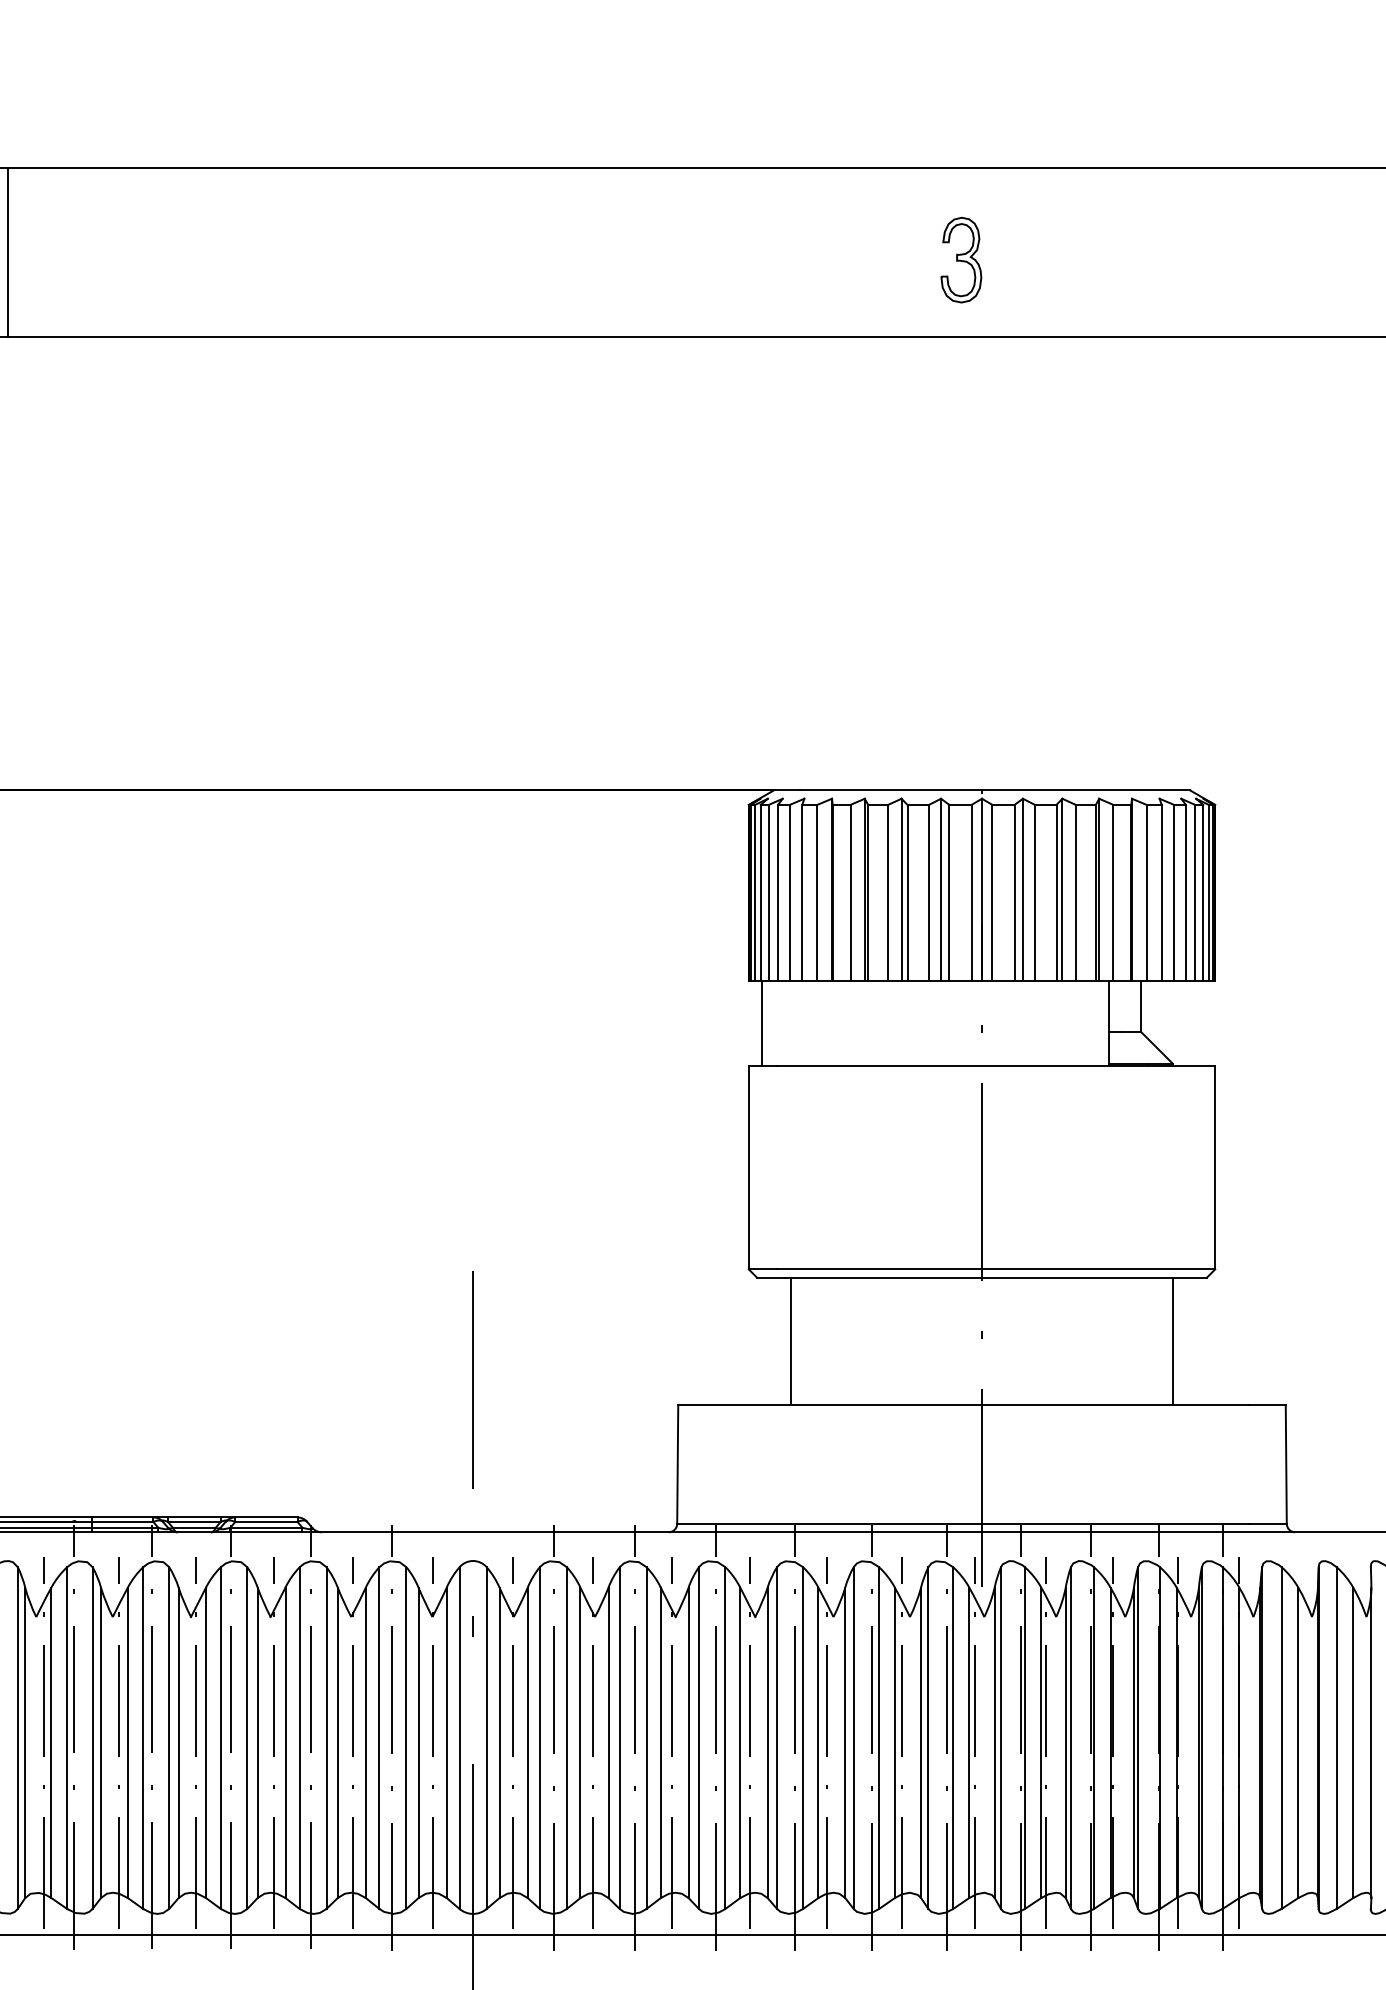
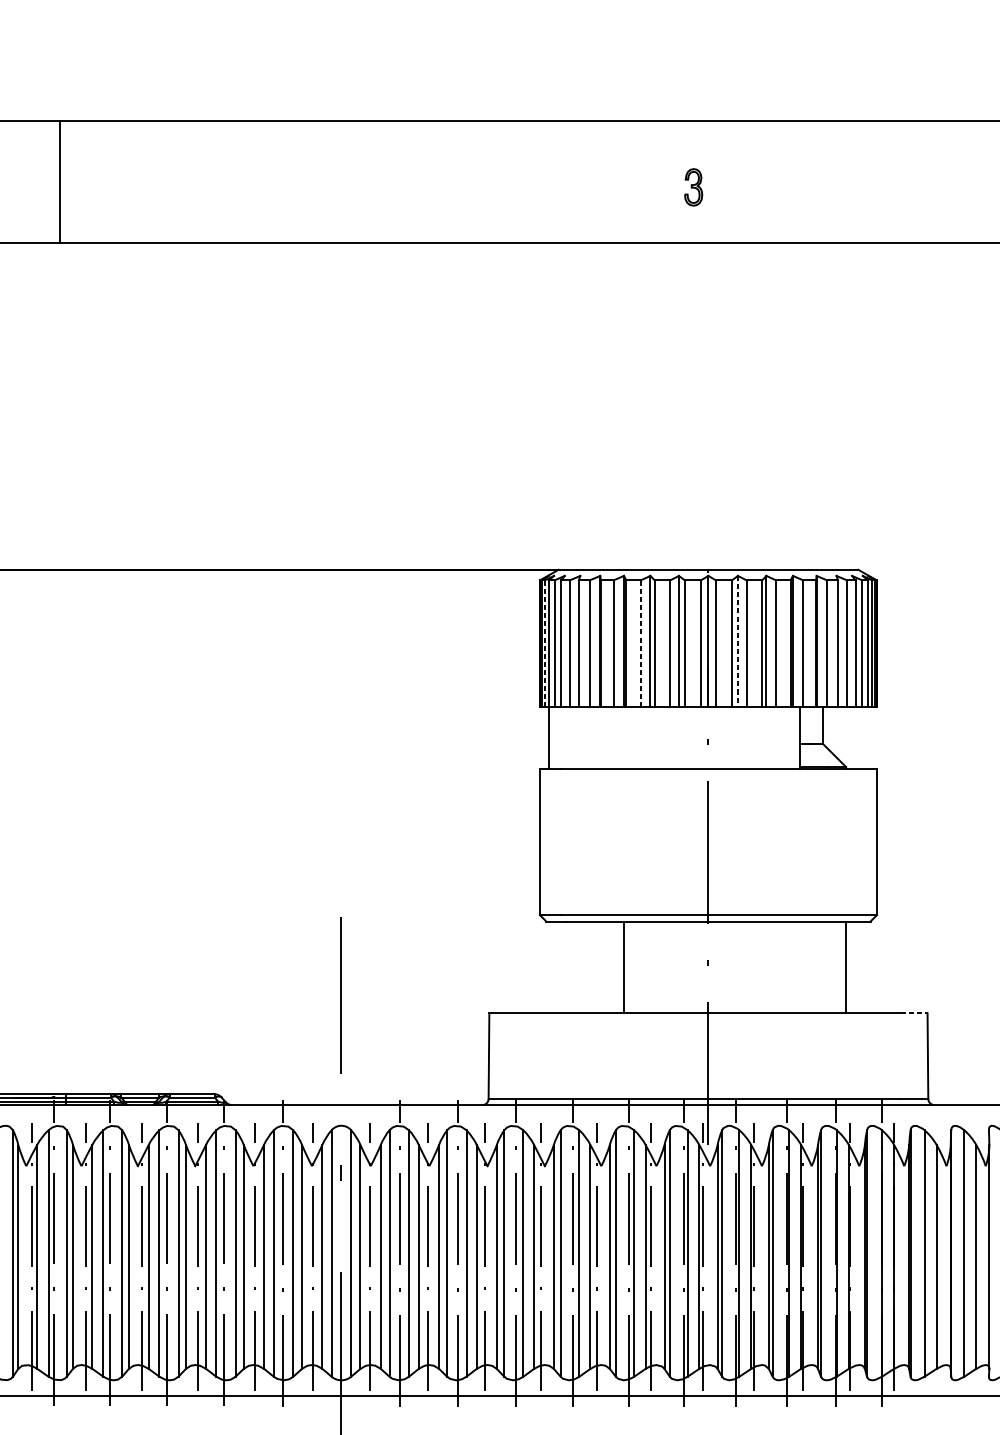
line: (7, 252) -> (60, 181), moved
part: (961, 259) -> (693, 186), size x0.6
line: (1022, 890) -> (737, 642), solid -> dashed
line: (755, 892) -> (545, 643), solid -> dashed
line: (888, 892) -> (641, 643), solid -> dashed
line: (791, 1341) -> (624, 967), moved
line: (1267, 1405) -> (914, 1013), solid -> dashed

